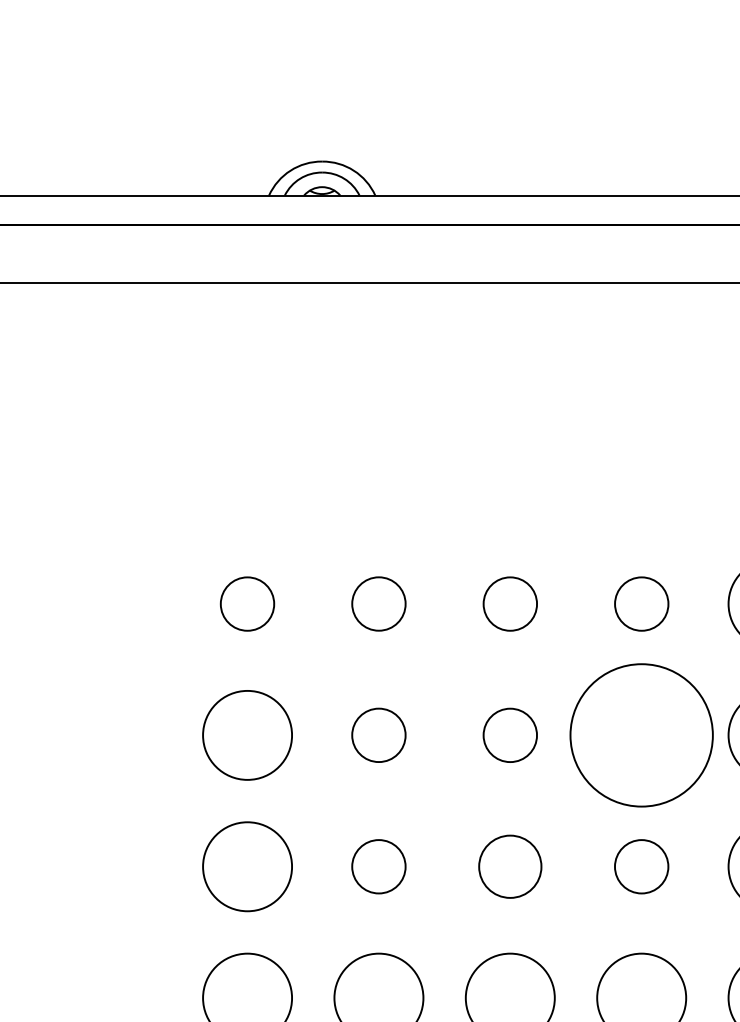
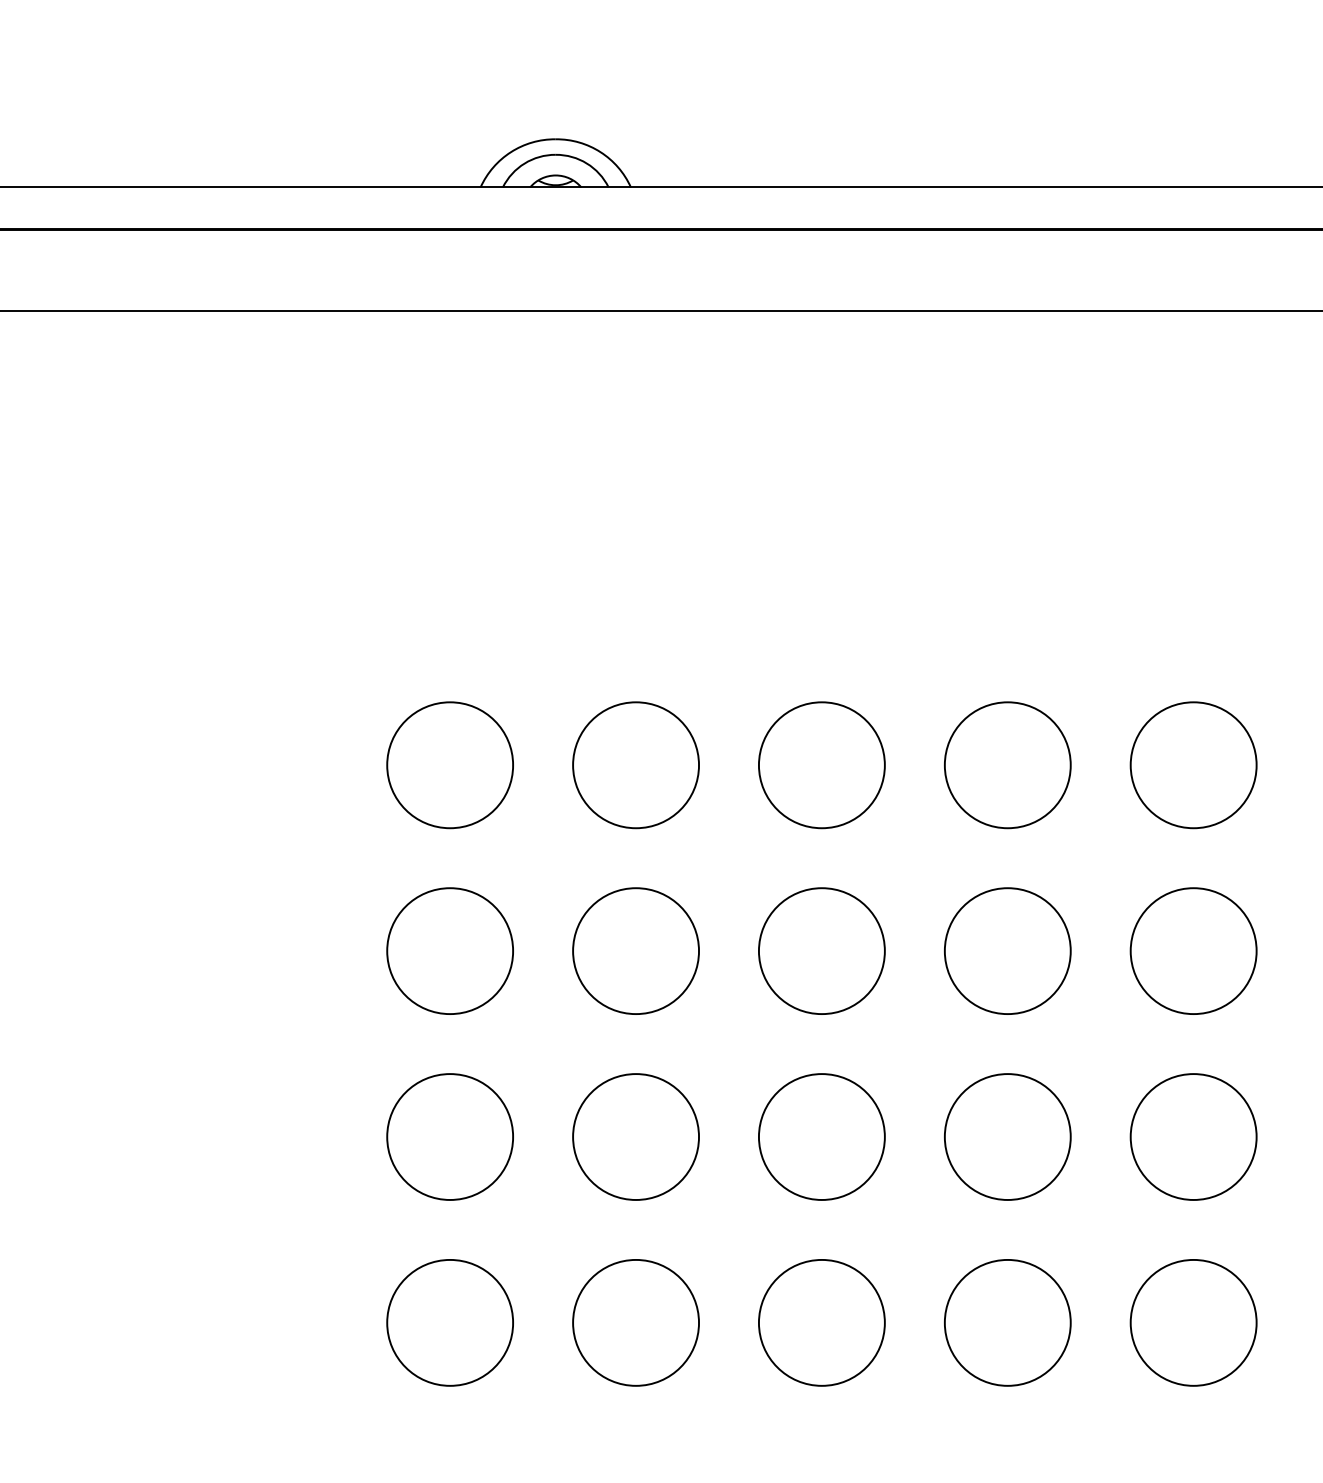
circle: (247, 604) -> (449, 765), size x1.67
circle: (379, 604) -> (636, 765), size x1.67
circle: (510, 604) -> (821, 765), size x1.67
circle: (641, 604) -> (1007, 765), size x1.67
circle: (378, 734) -> (635, 950), size x1.67
circle: (510, 735) -> (821, 951), size x1.67
circle: (641, 735) -> (1007, 951), size x0.62
circle: (378, 866) -> (635, 1136), size x1.67
circle: (510, 866) -> (821, 1136), size x1.43
circle: (641, 866) -> (1007, 1136), size x1.67

